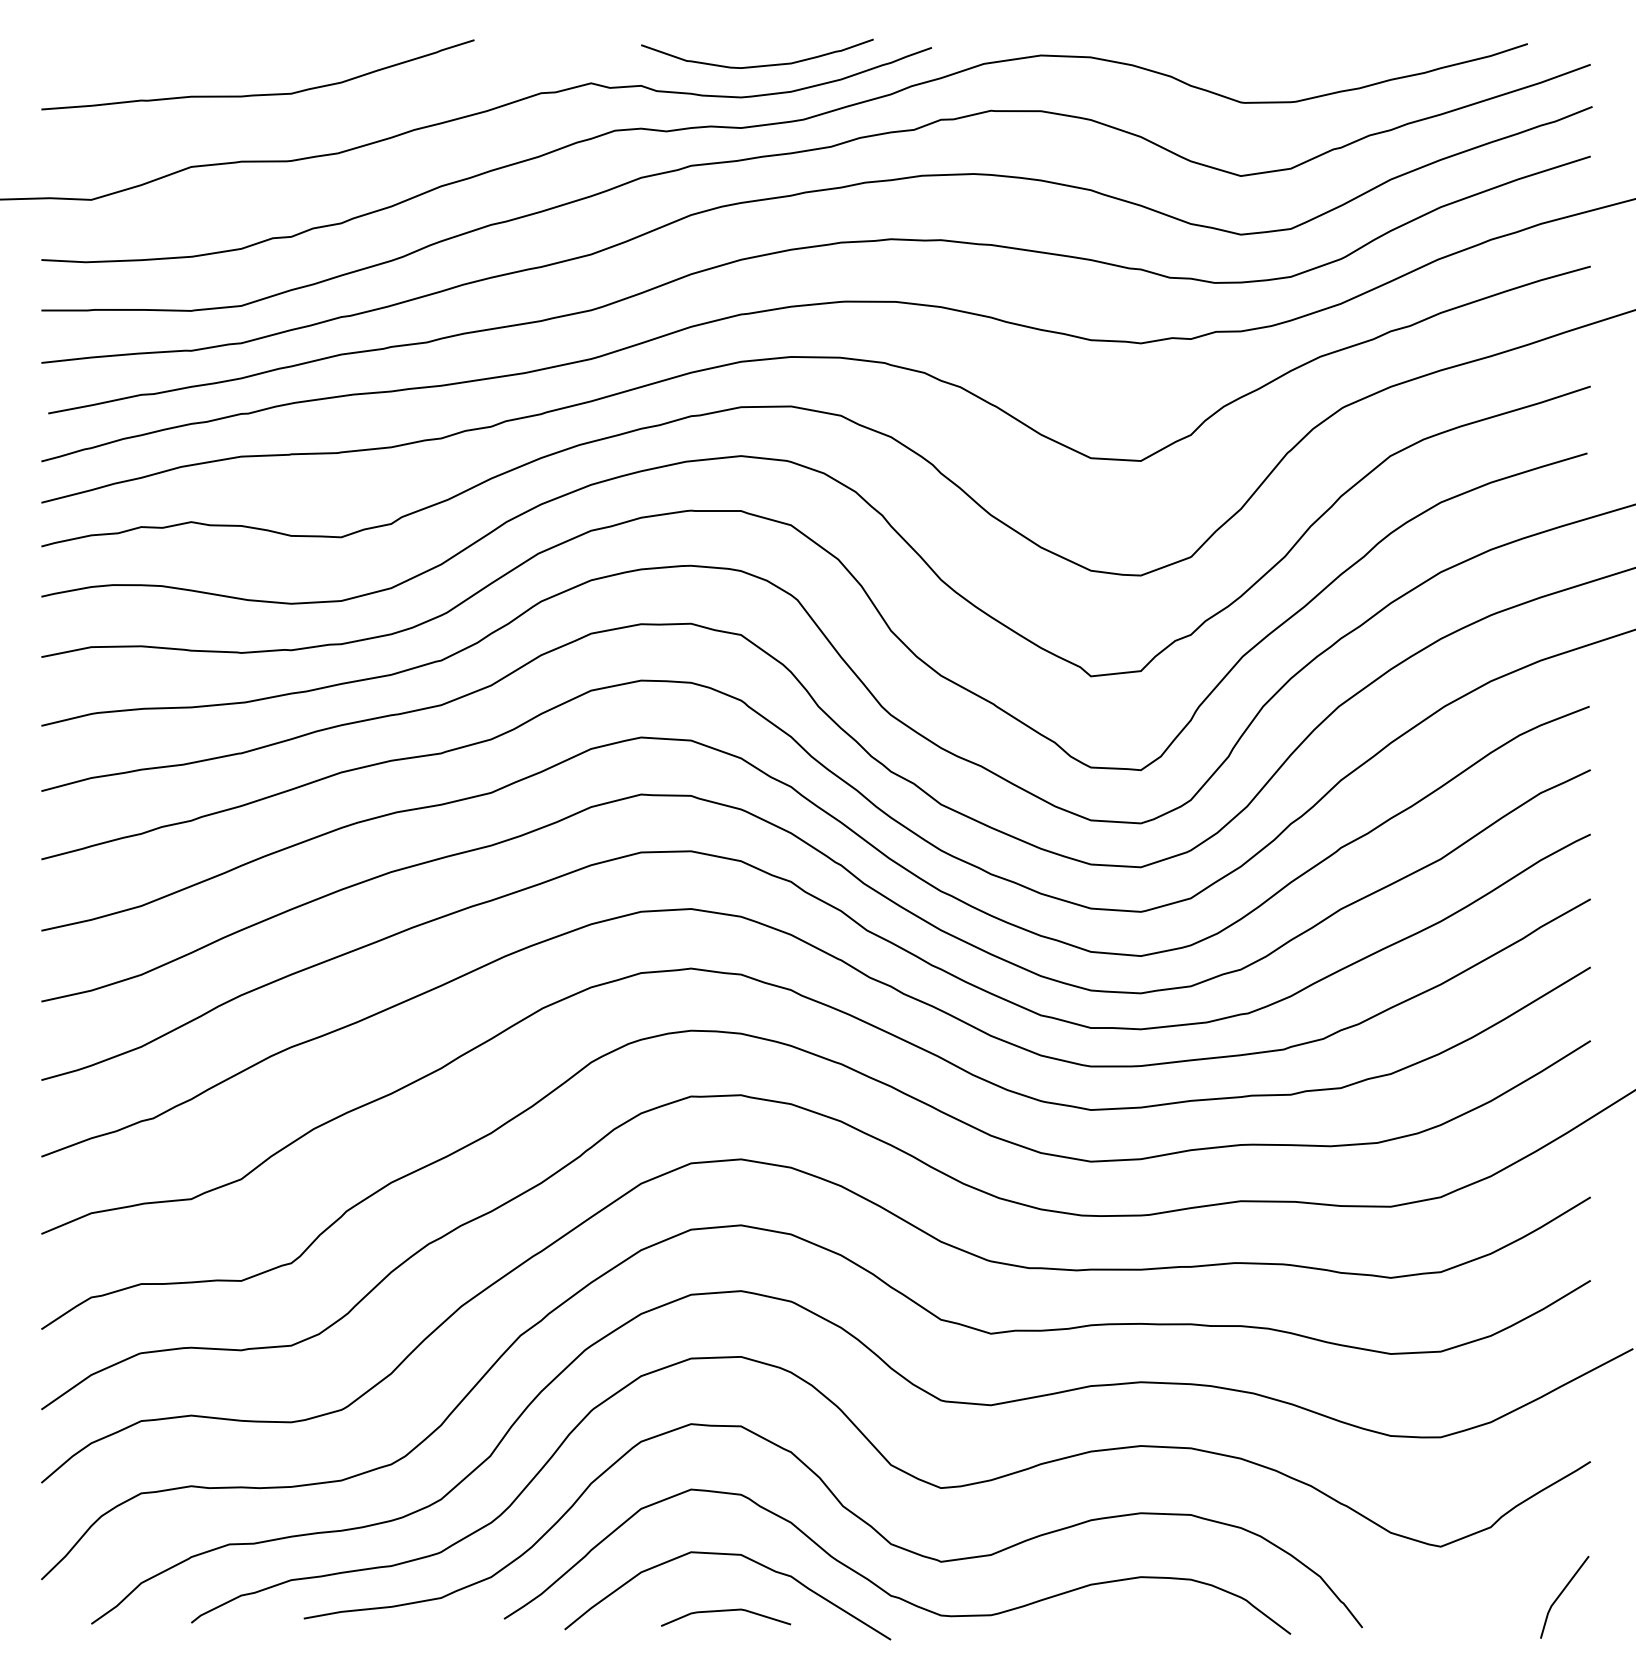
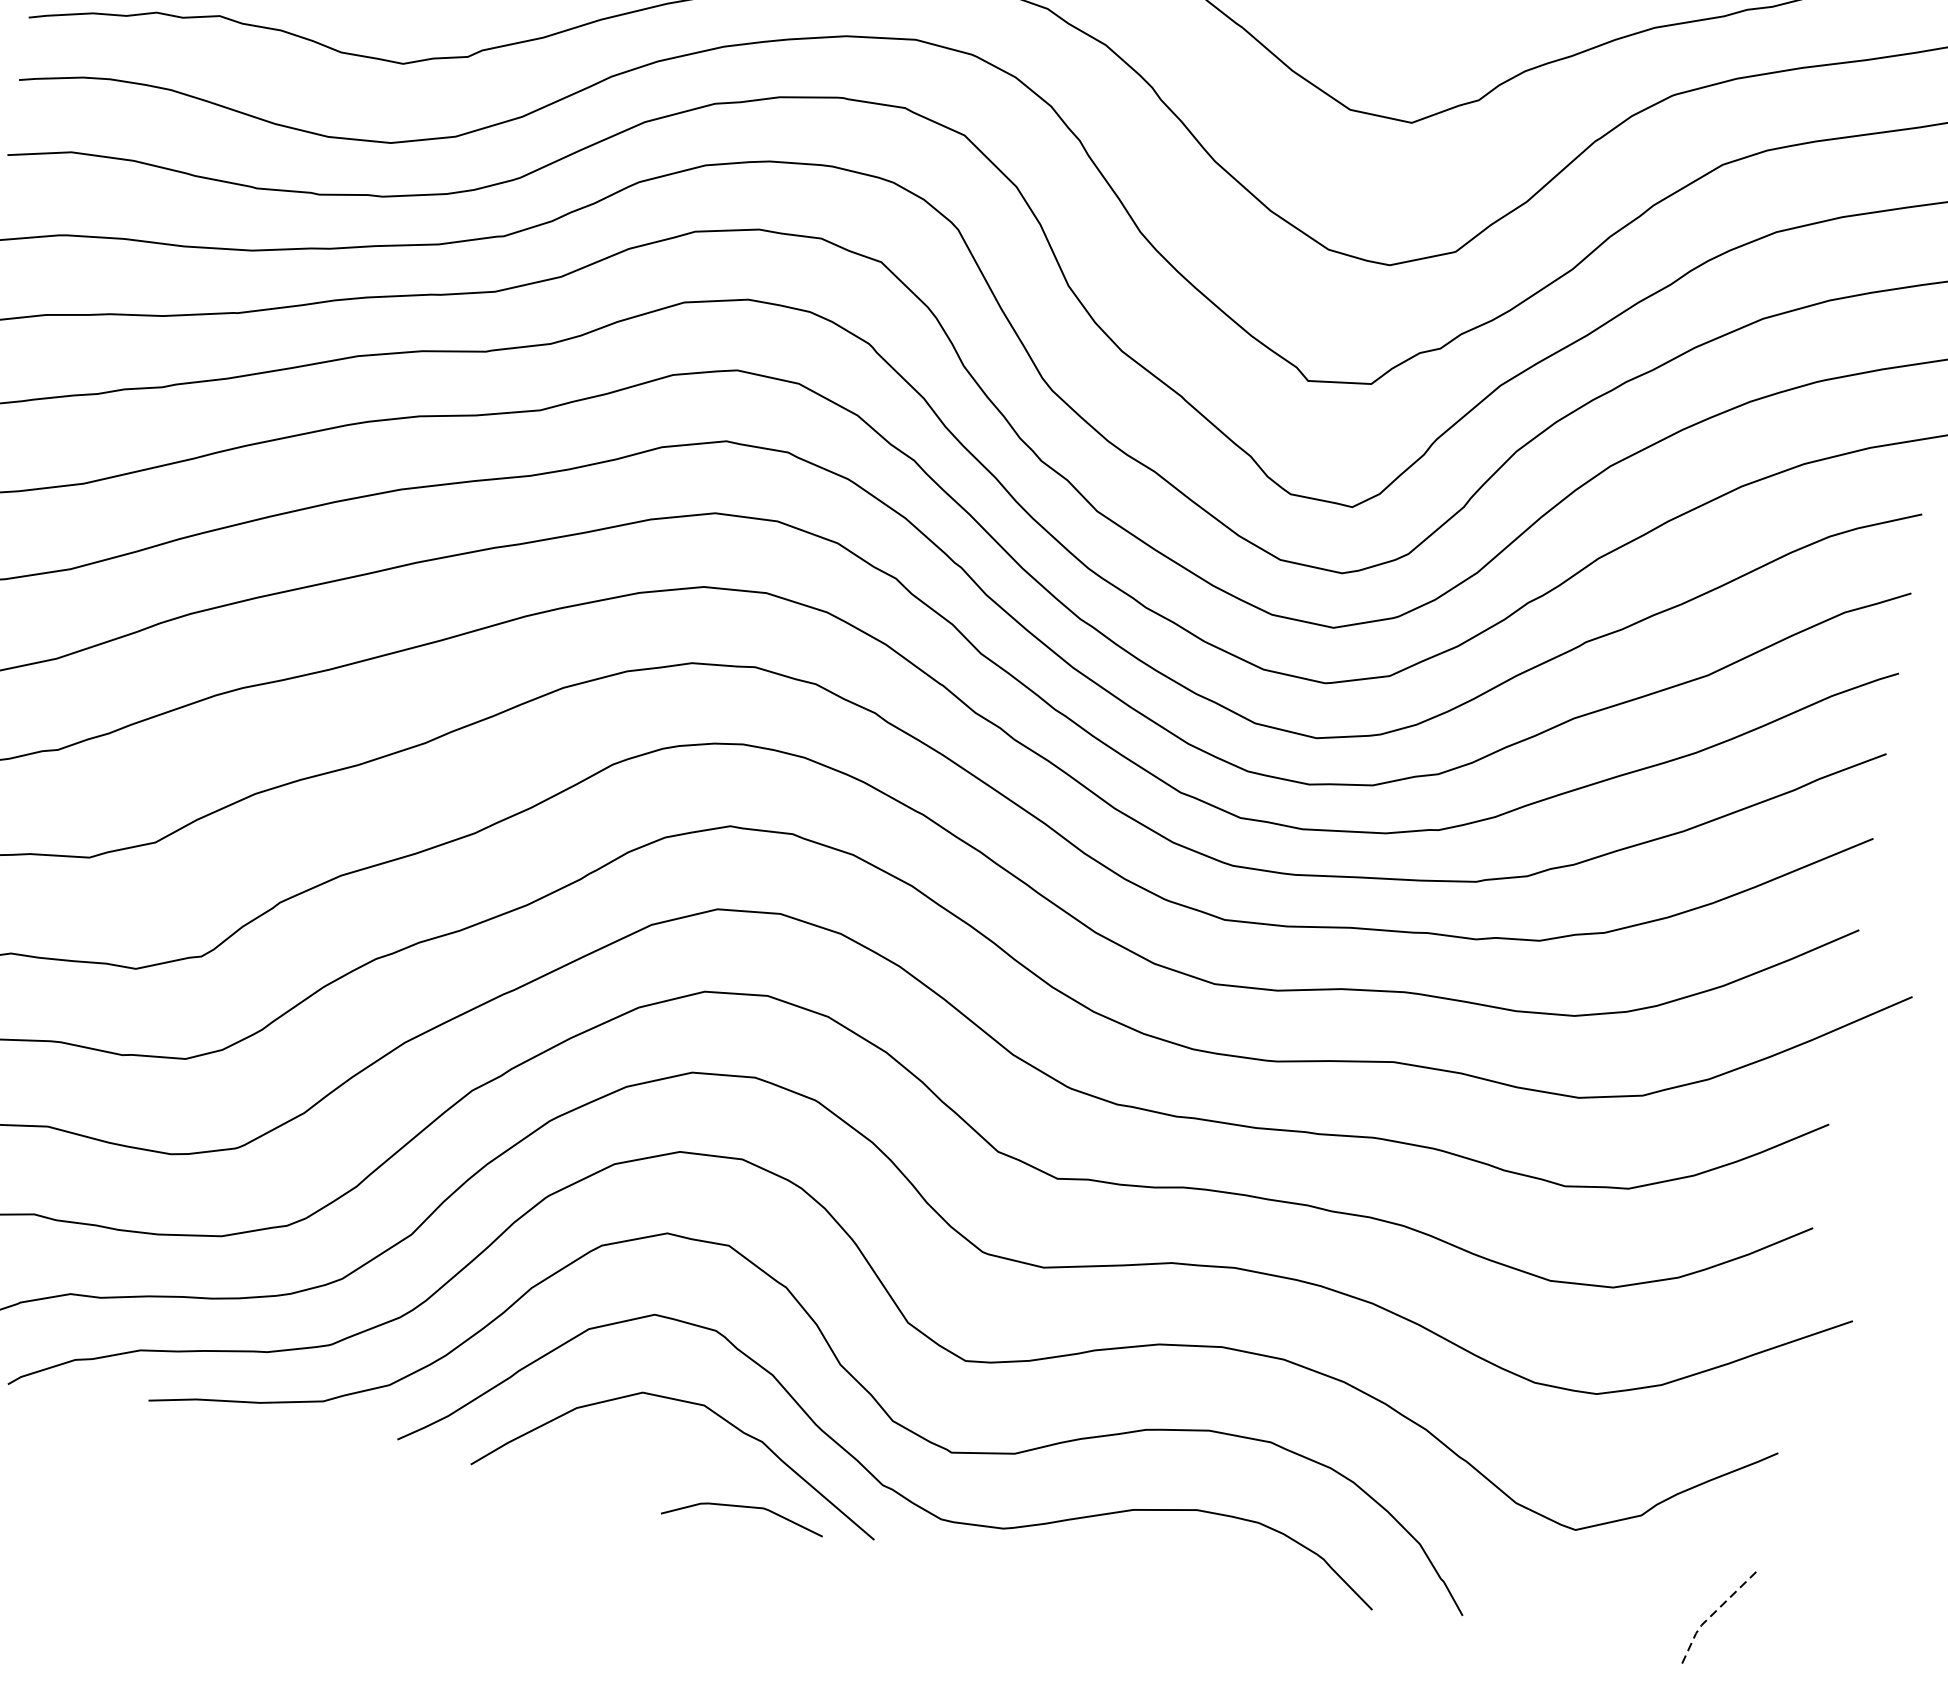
line: (1559, 1595) -> (1713, 1613), solid -> dashed
curve: (726, 1611) -> (744, 1508), moved

